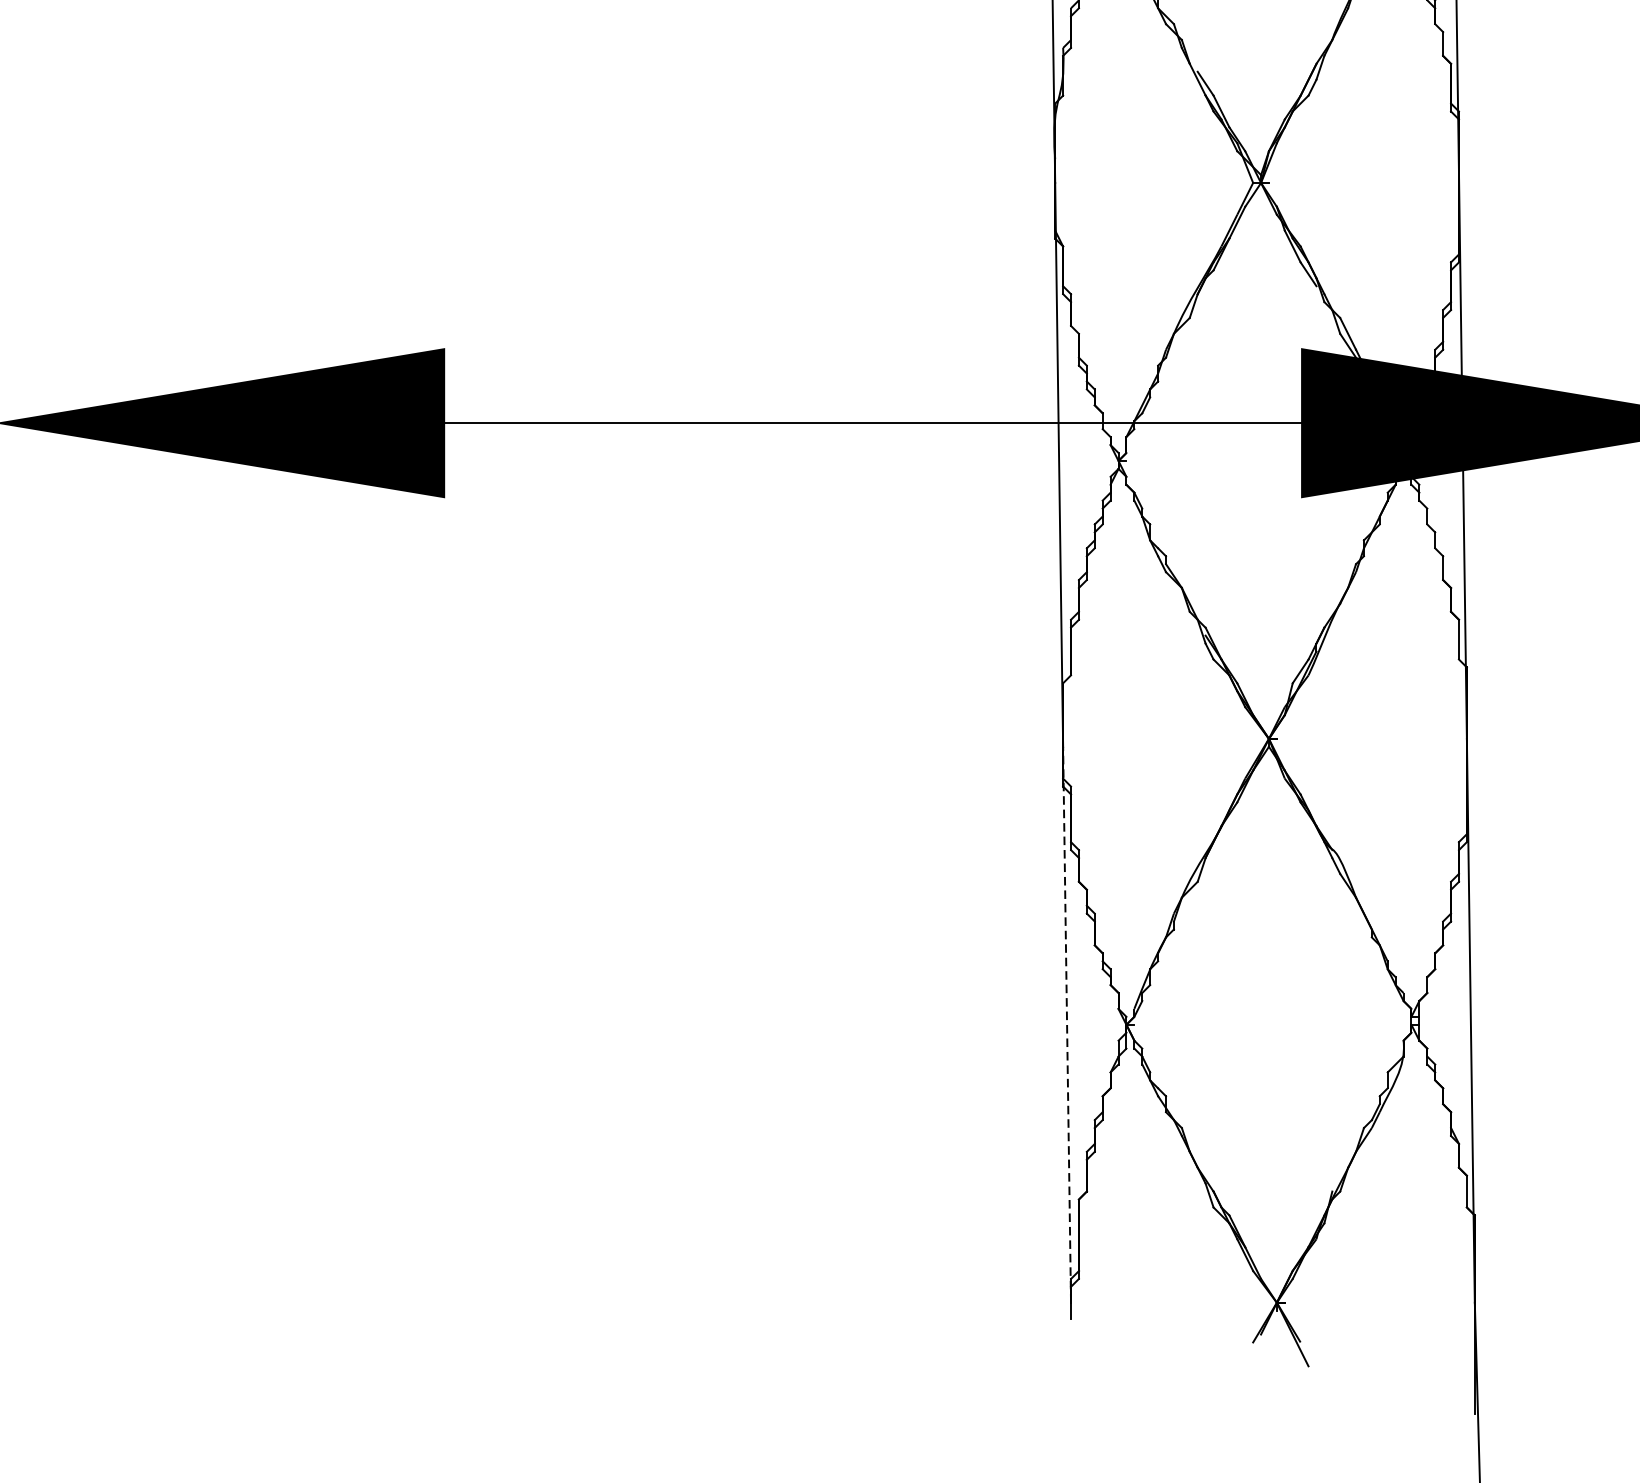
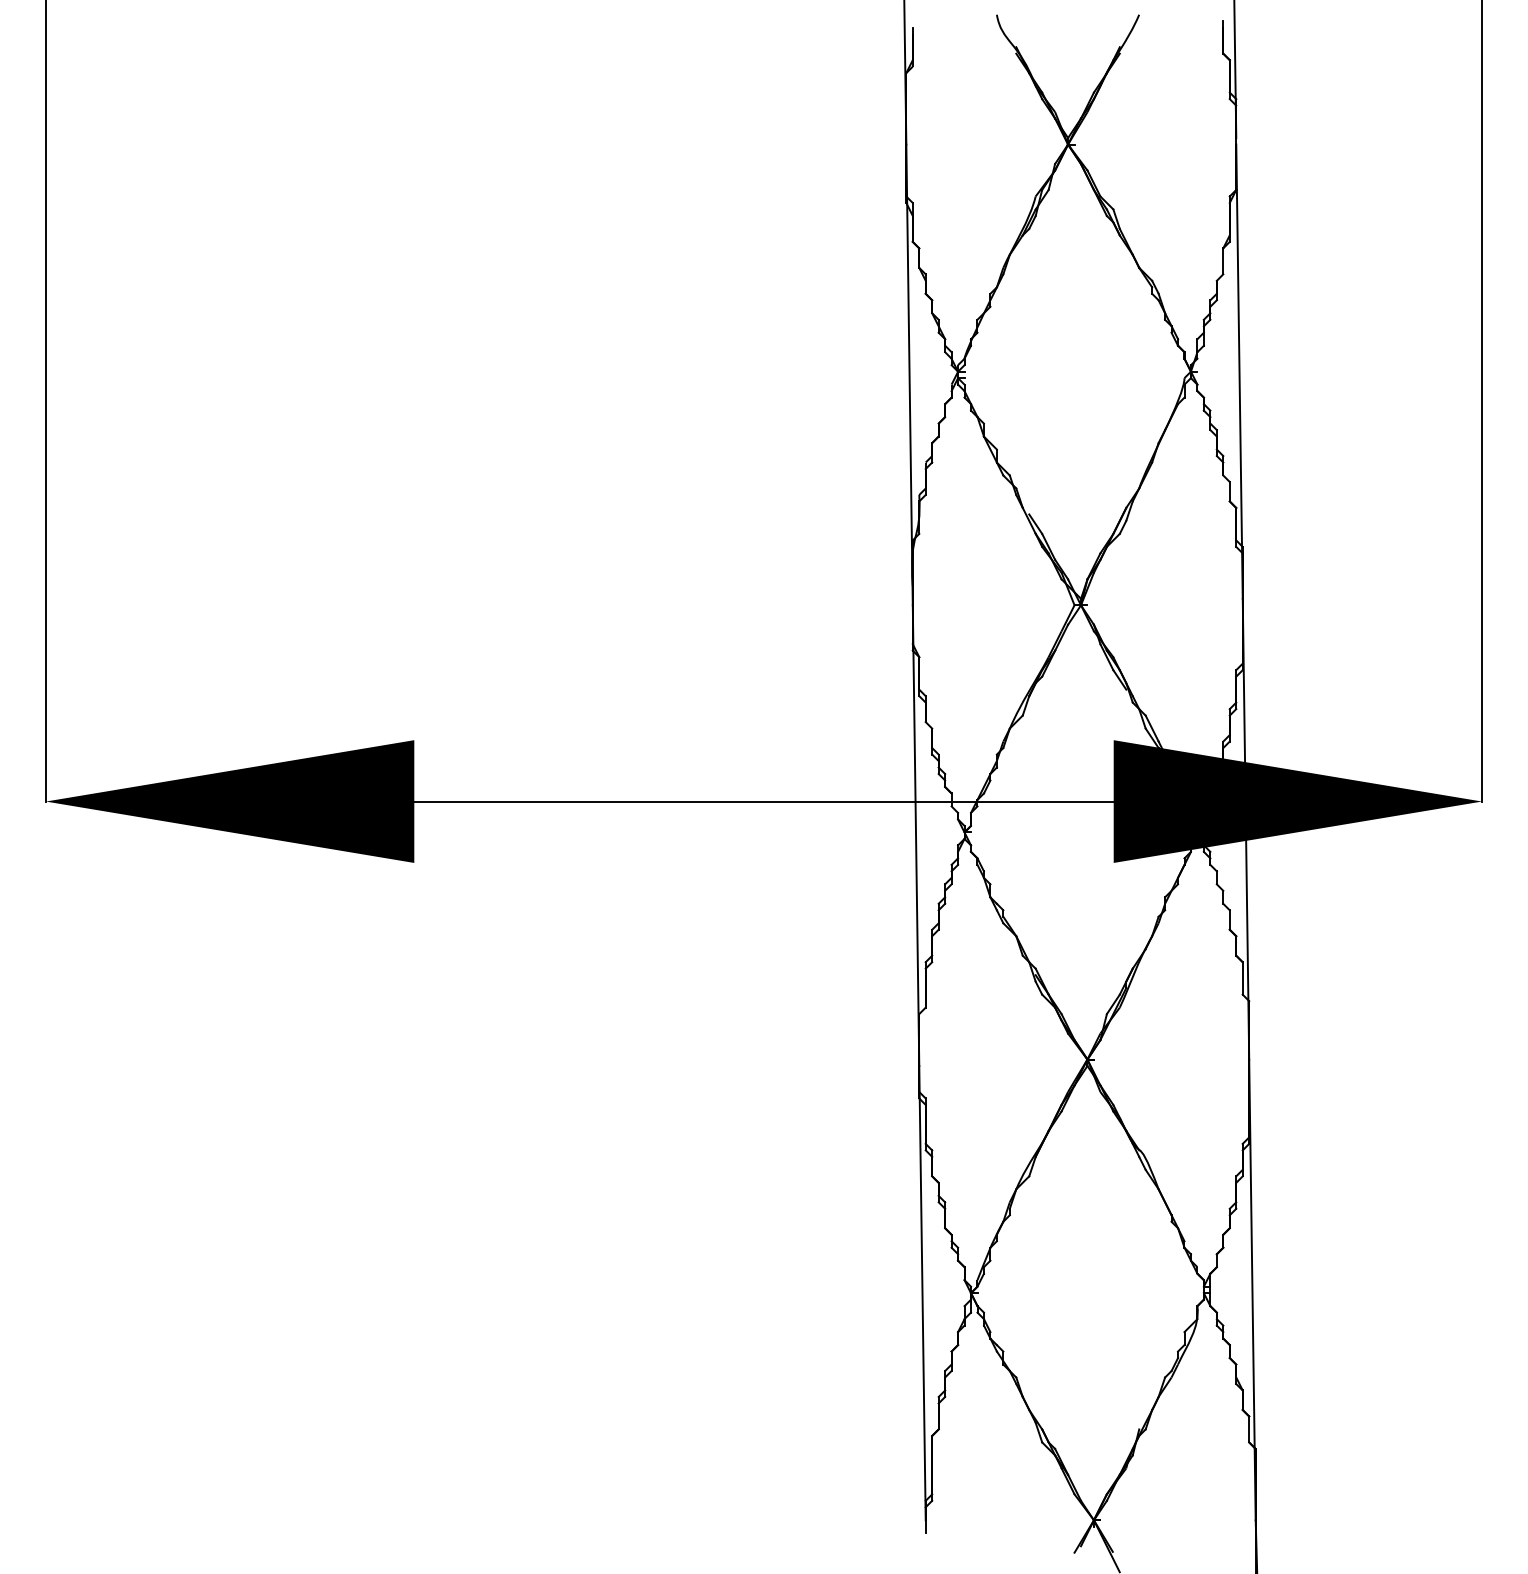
line: (1067, 1023) -> (922, 1292), dashed -> solid

